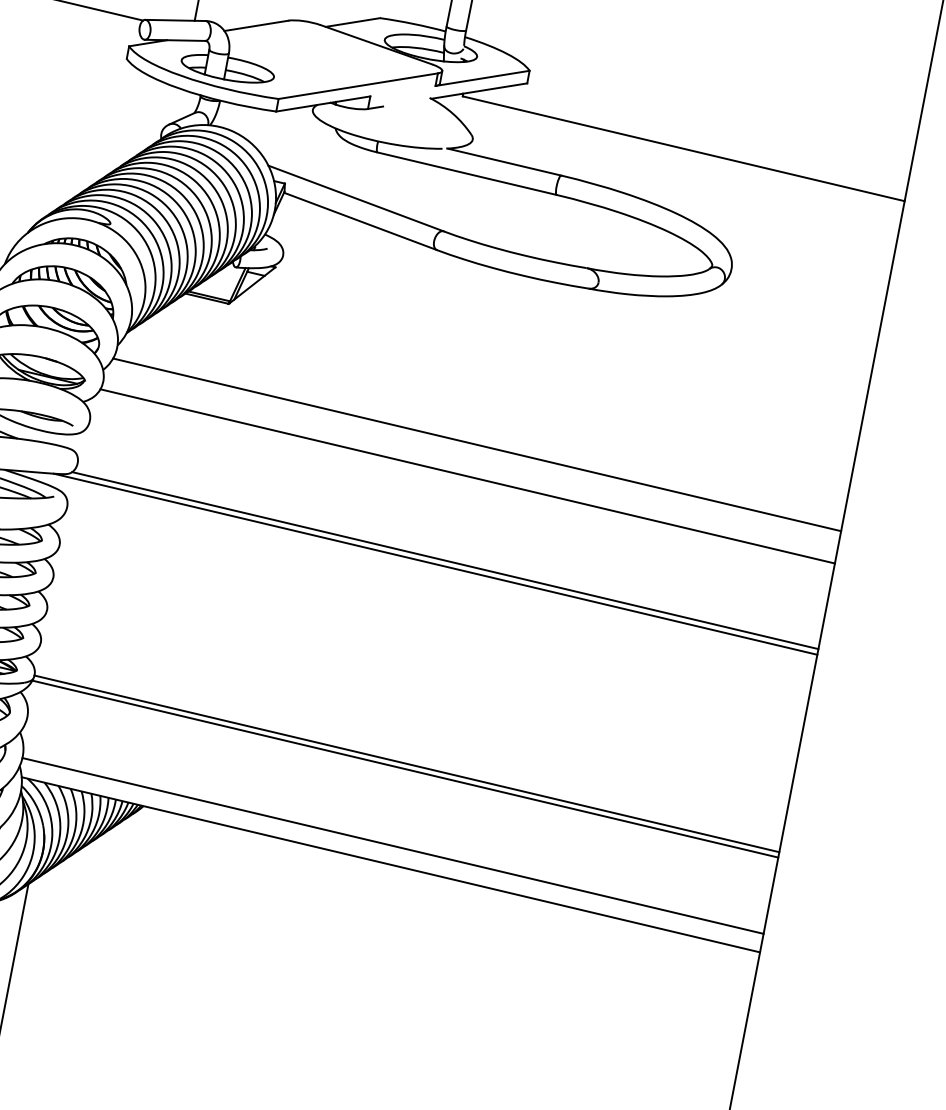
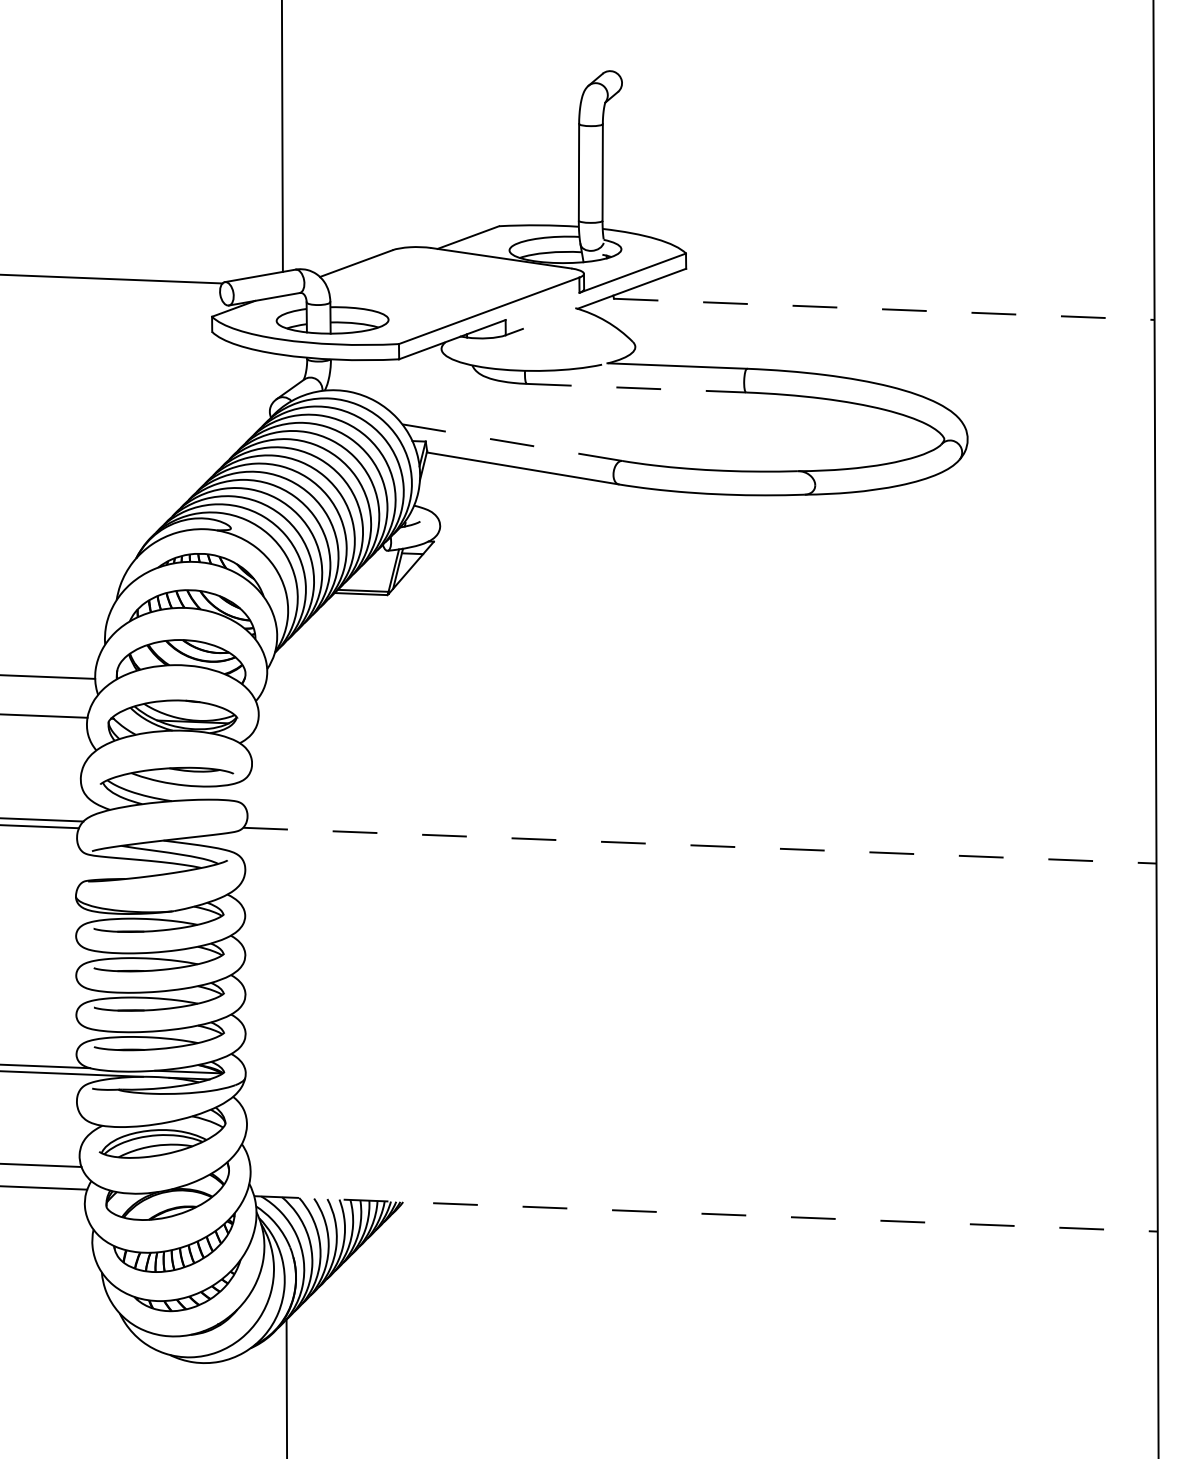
line: (683, 148) -> (884, 309), solid -> dashed
line: (467, 173) -> (636, 388), solid -> dashed
line: (356, 198) -> (512, 442), solid -> dashed
line: (477, 444) -> (710, 702), removed
line: (467, 475) -> (706, 741), removed
line: (445, 560) -> (699, 845), solid -> dashed
line: (435, 563) -> (689, 851), removed
line: (406, 764) -> (701, 1092), removed
line: (405, 768) -> (700, 1098), removed
line: (392, 845) -> (703, 1191), removed
line: (391, 864) -> (706, 1213), solid -> dashed

